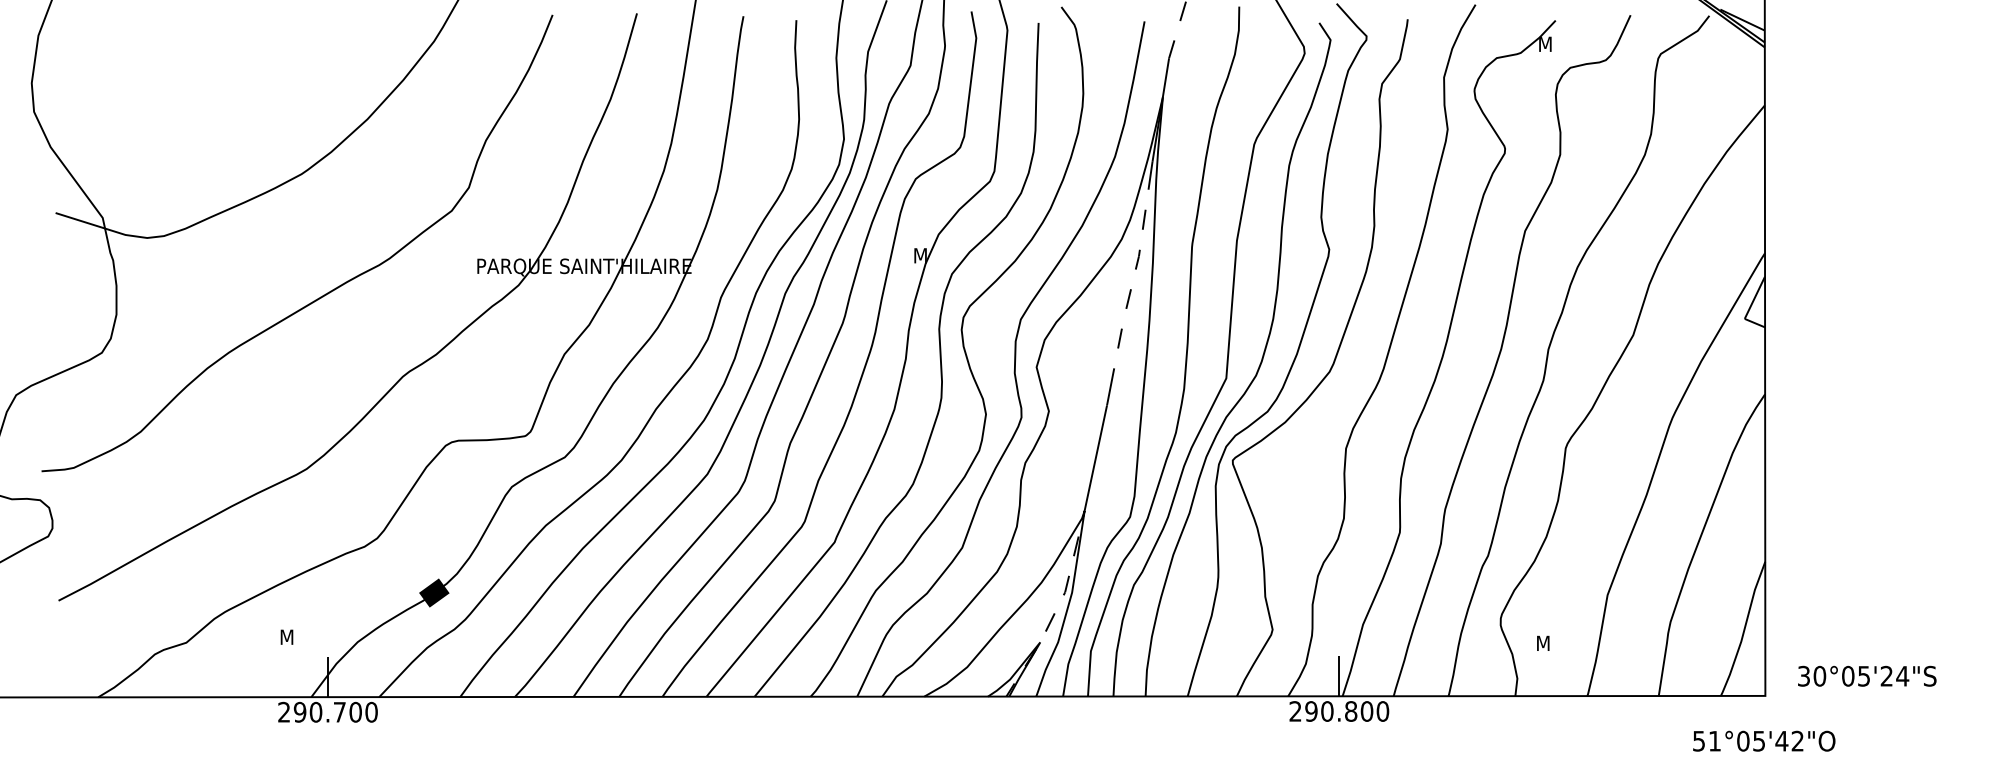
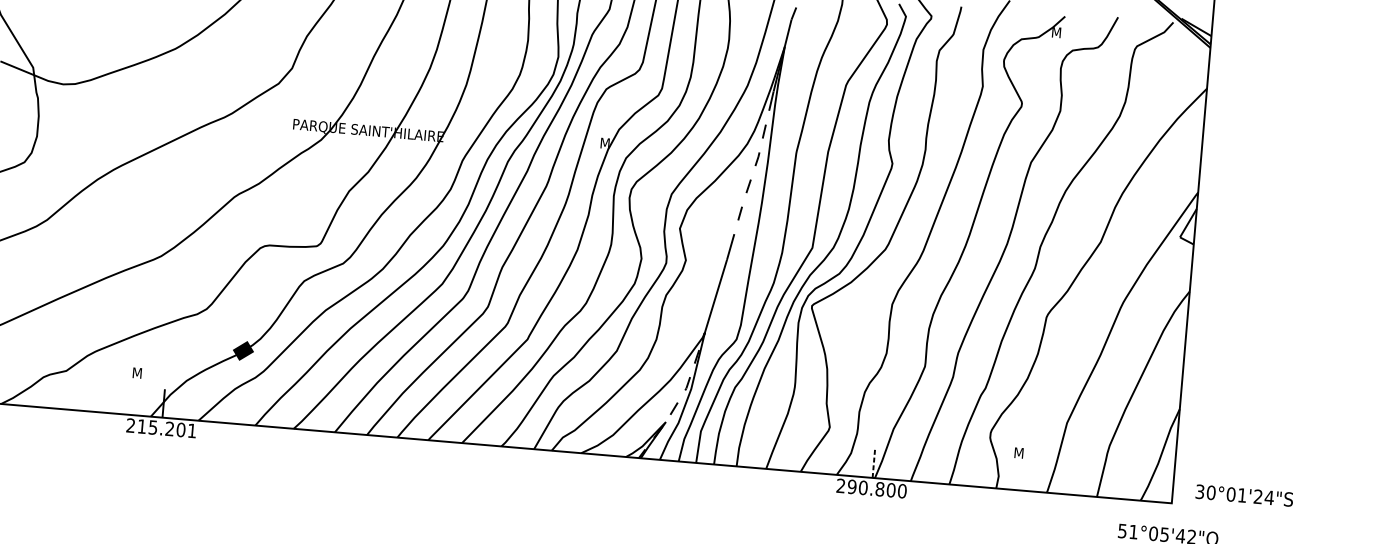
line: (1339, 675) -> (874, 463), solid -> dashed
text: (1863, 676) -> (1241, 495), 30°05'24"S -> 30°01'24"S
text: (335, 711) -> (166, 428), 290.700 -> 215.201

